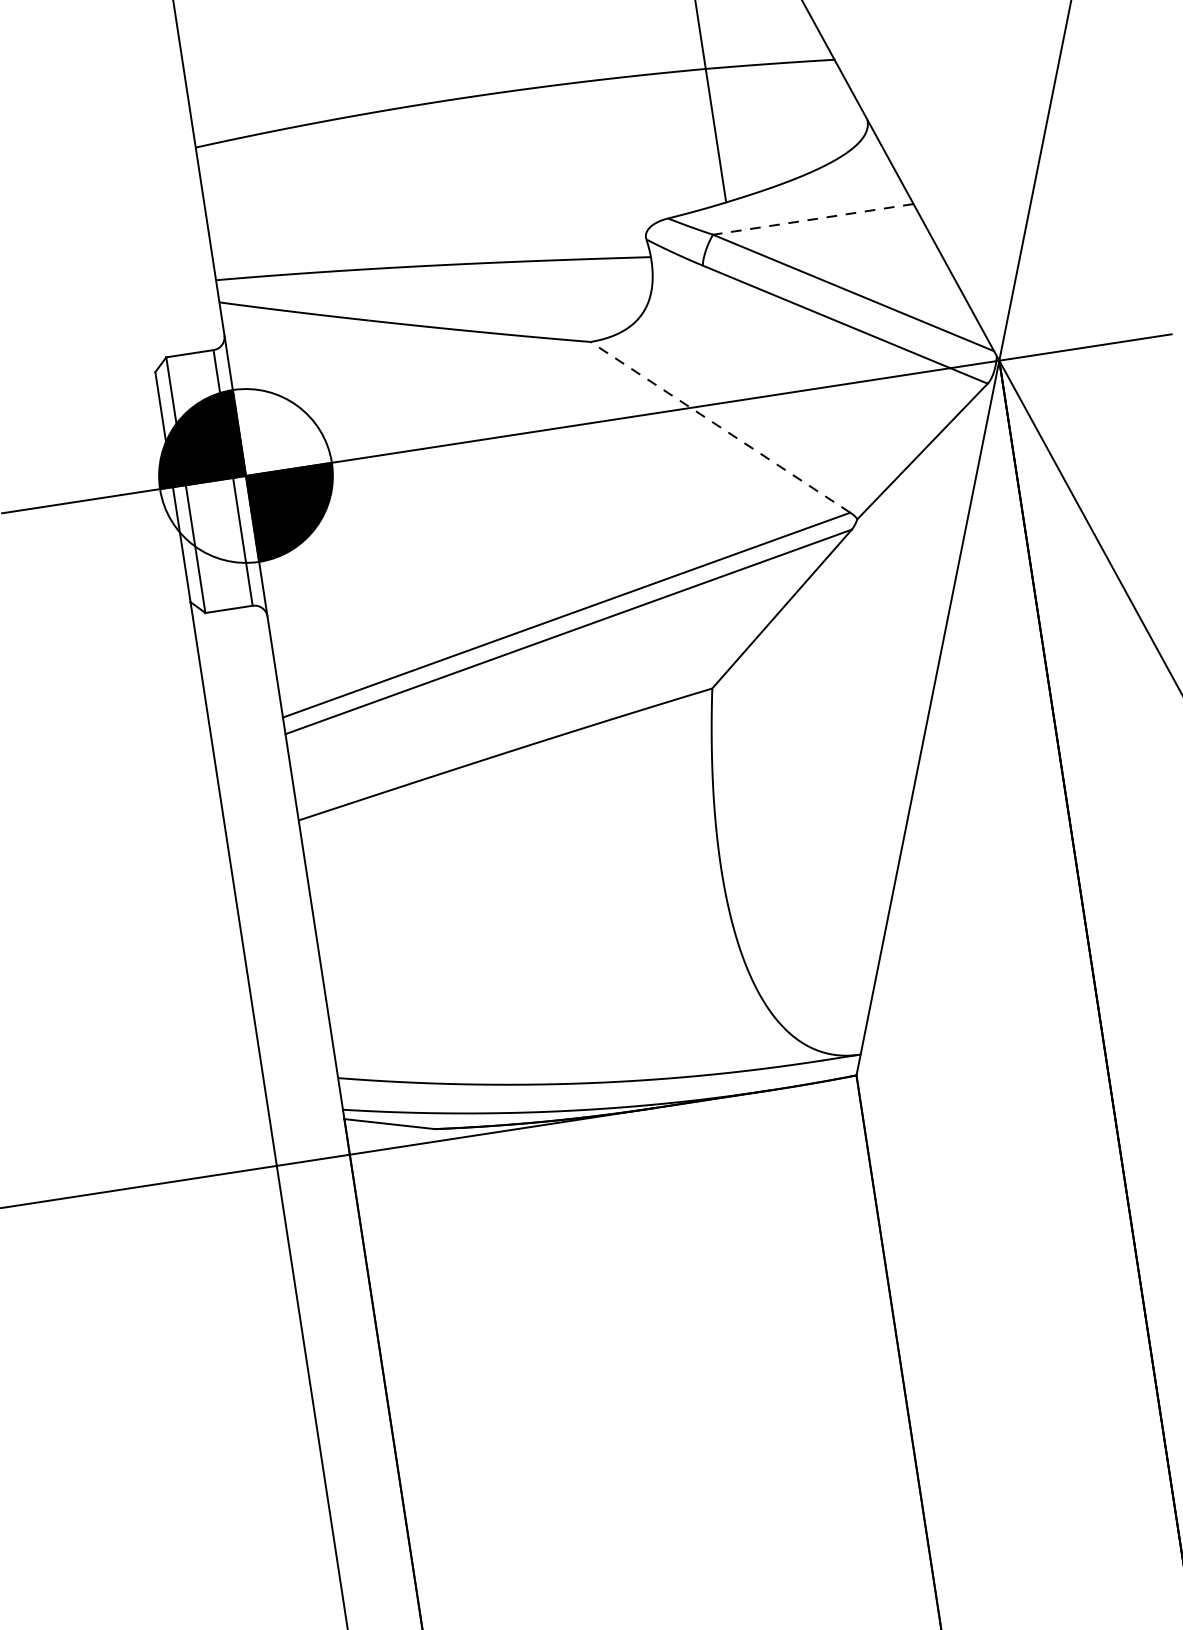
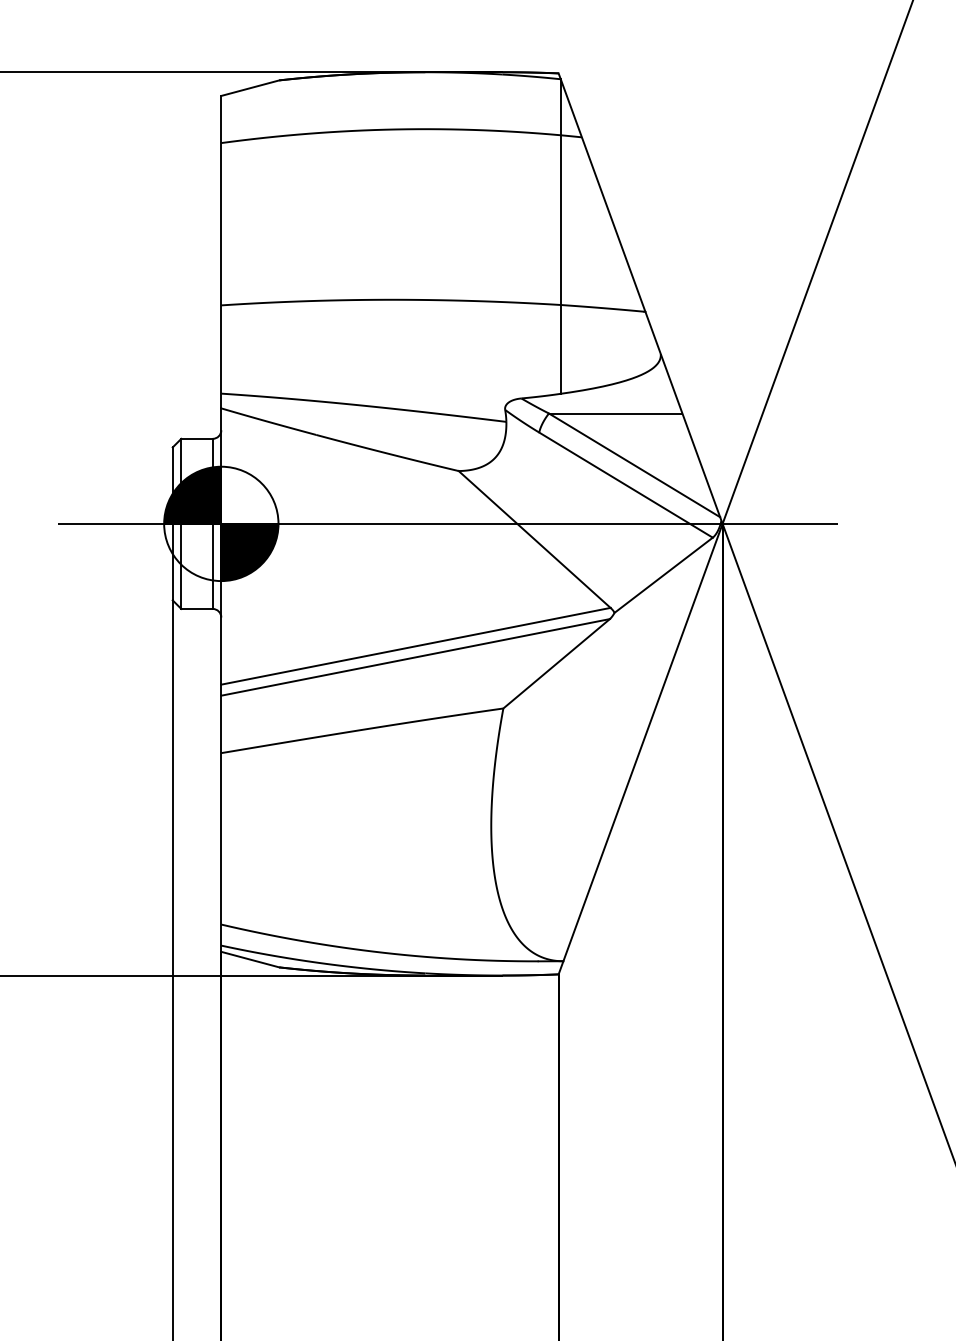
line: (812, 219) -> (615, 413), dashed -> solid
line: (720, 427) -> (534, 539), dashed -> solid

